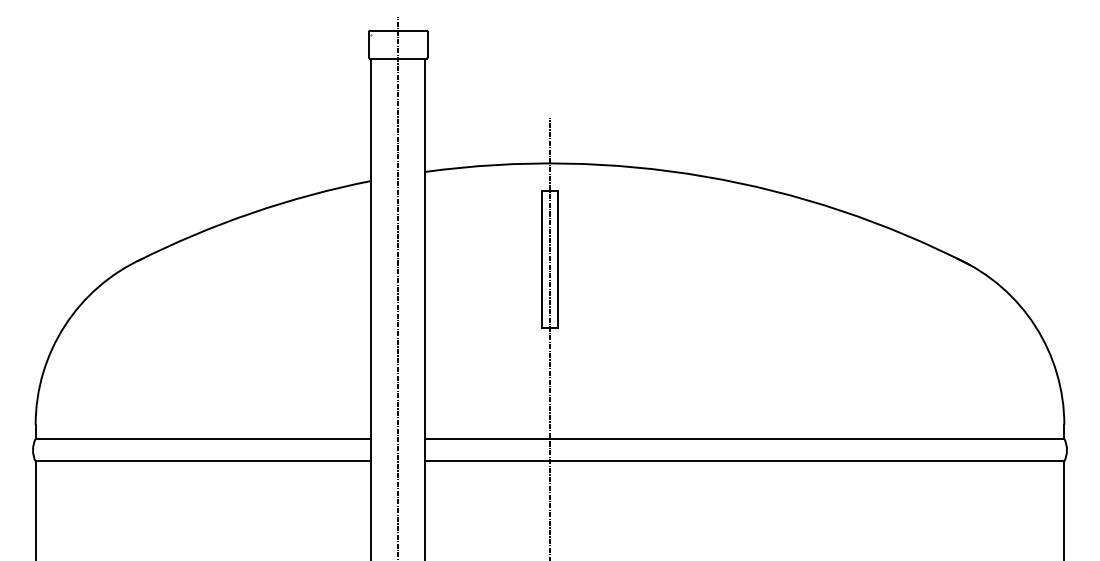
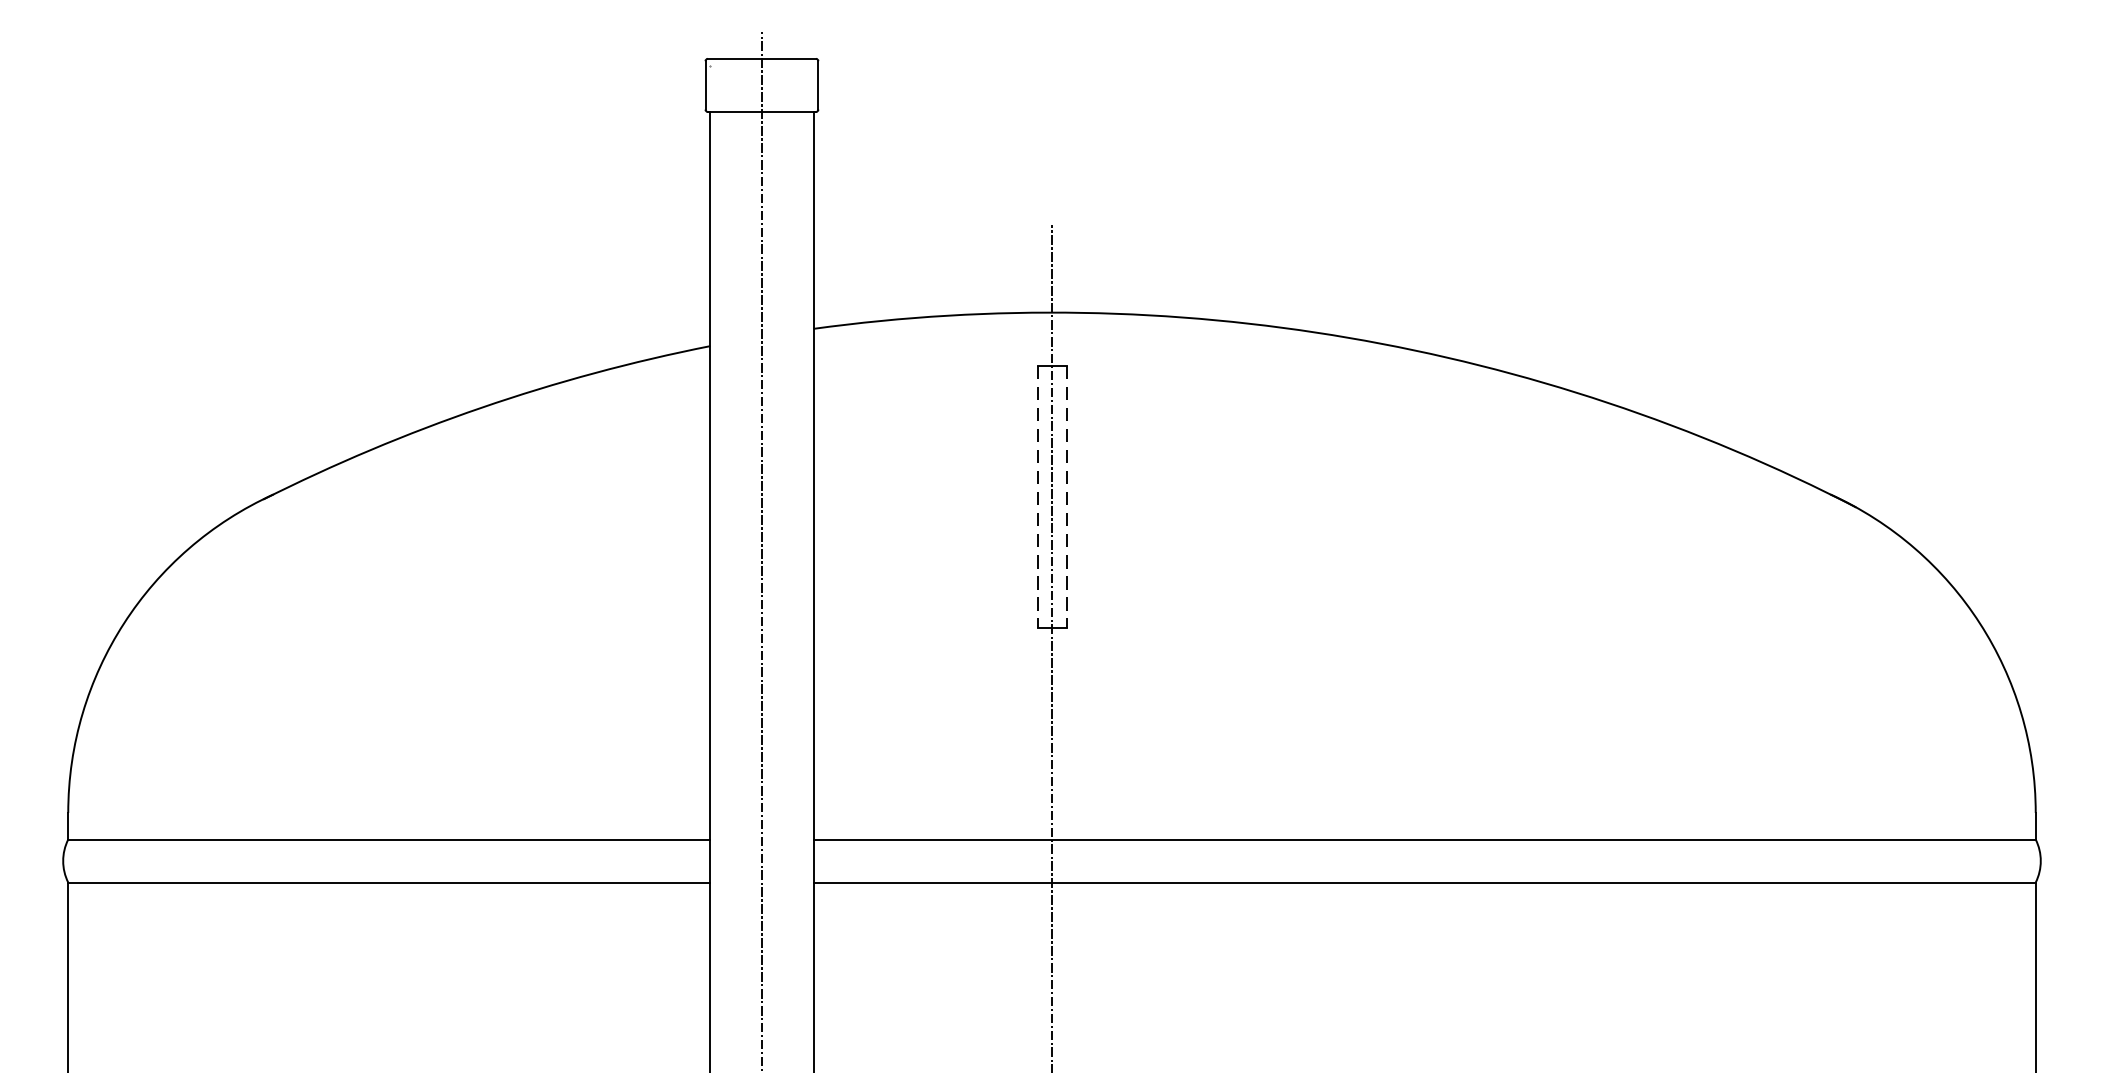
line: (542, 260) -> (1037, 498), solid -> dashed
line: (557, 260) -> (1066, 498), solid -> dashed

